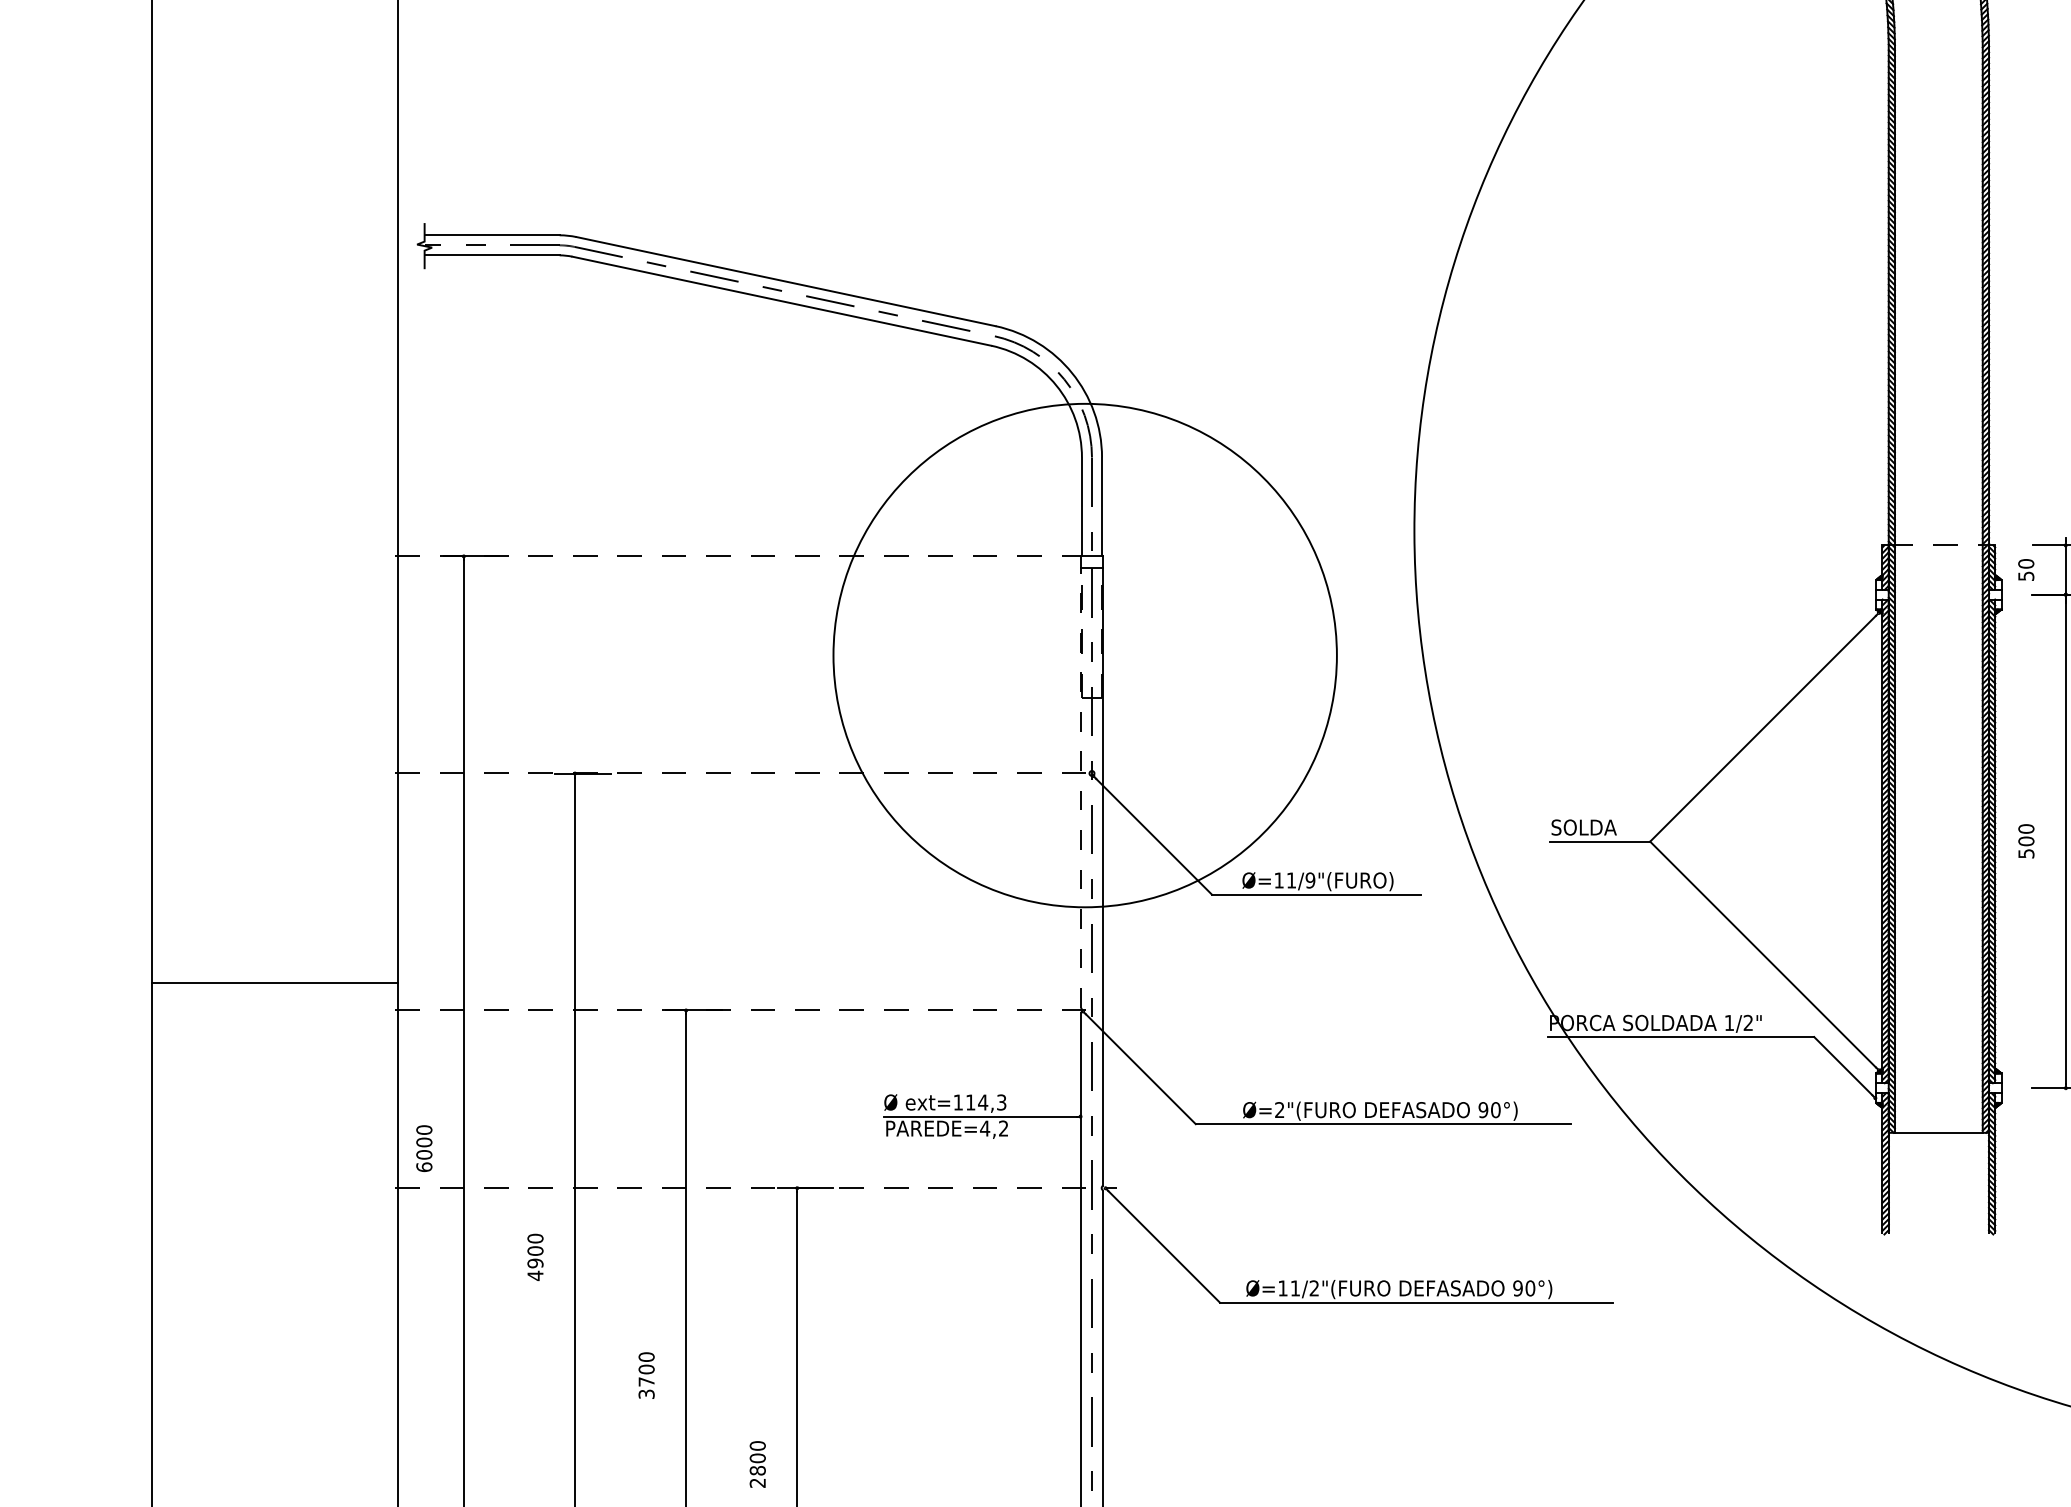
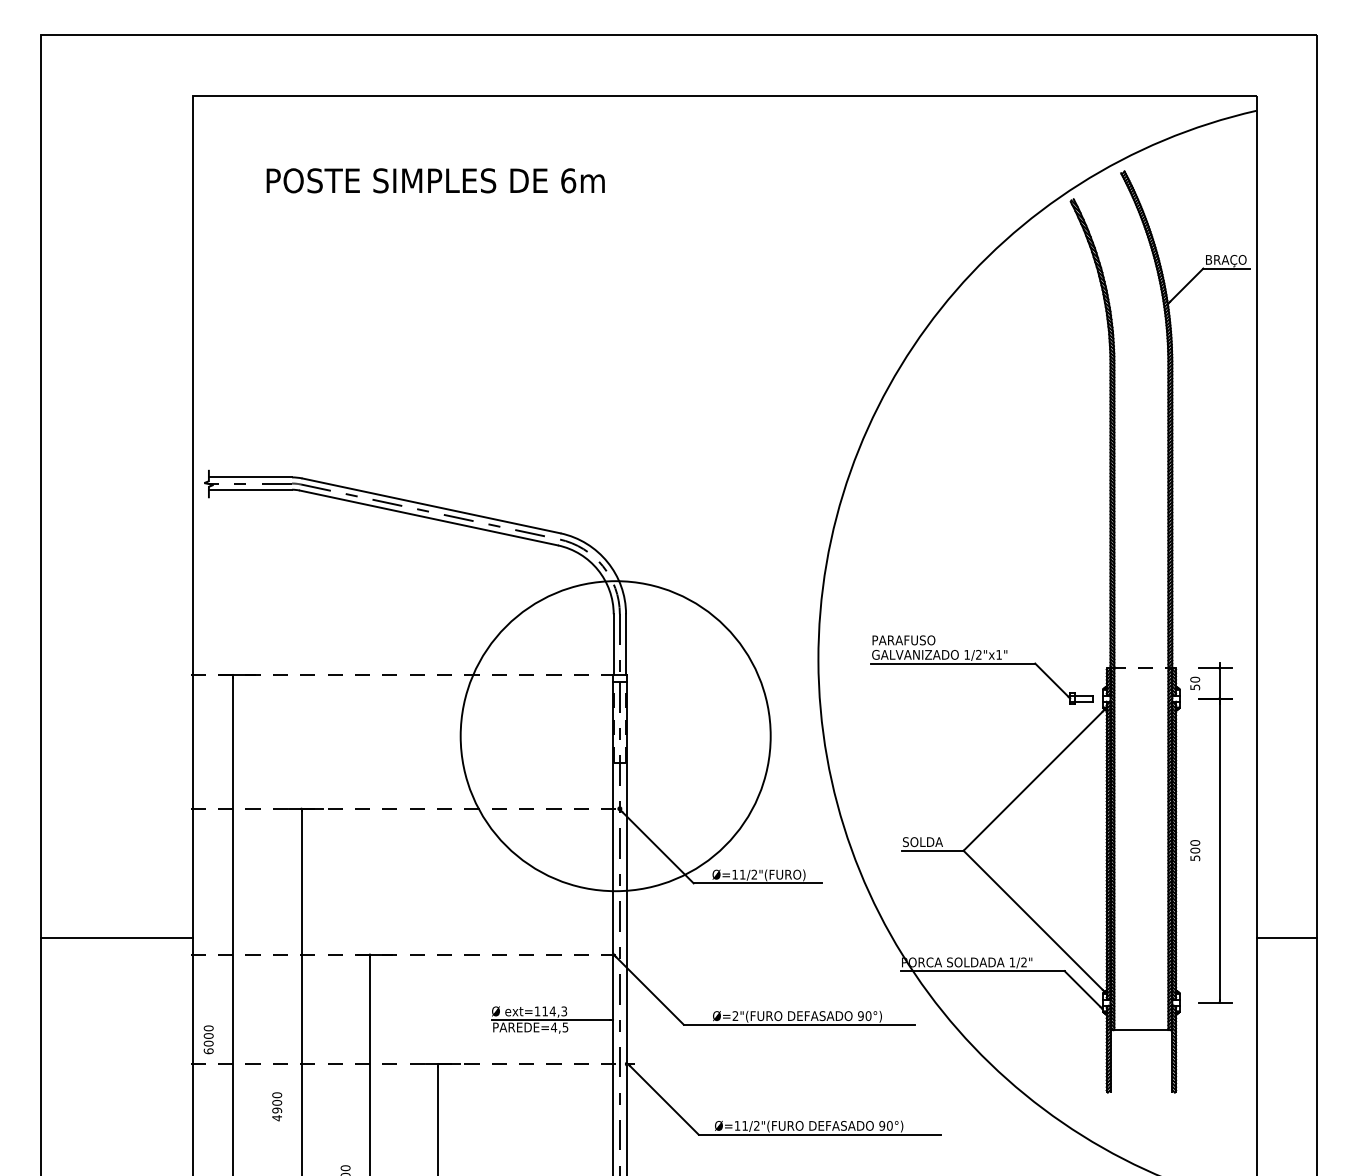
part: (1679, 547) -> (981, 669), added
line: (1080, 787) -> (612, 817), dashed -> solid
text: (1310, 880) -> (754, 874), Ø=11/9"(FURO) -> Ø=11/2"(FURO)
text: (1003, 1128) -> (565, 1027), PAREDE=4,2 -> PAREDE=4,5

